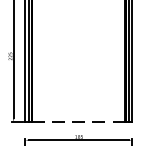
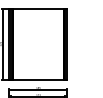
line: (77, 121) -> (37, 79), dashed -> solid

